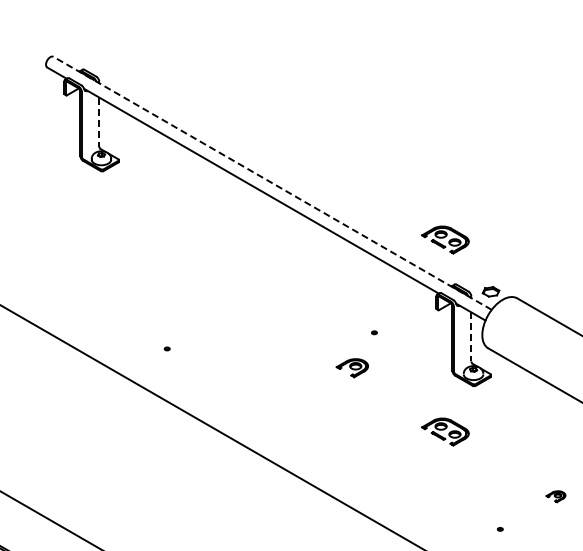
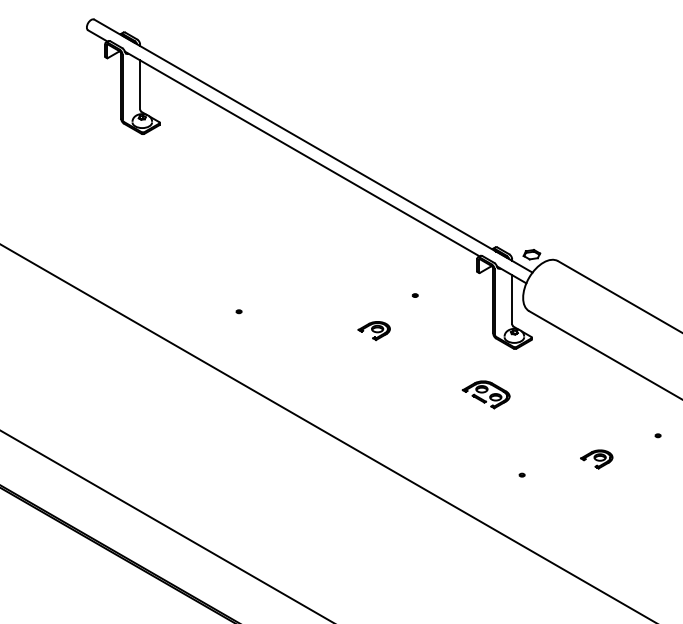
line: (99, 121) -> (140, 84), dashed -> solid
line: (272, 182) -> (313, 145), dashed -> solid
part: (444, 239) -> (485, 202), removed
line: (471, 336) -> (512, 299), dashed -> solid
part: (166, 348) -> (238, 311), moved
part: (351, 368) -> (373, 331), moved
part: (555, 496) -> (596, 459), size x1.67
part: (499, 528) -> (521, 474), moved

